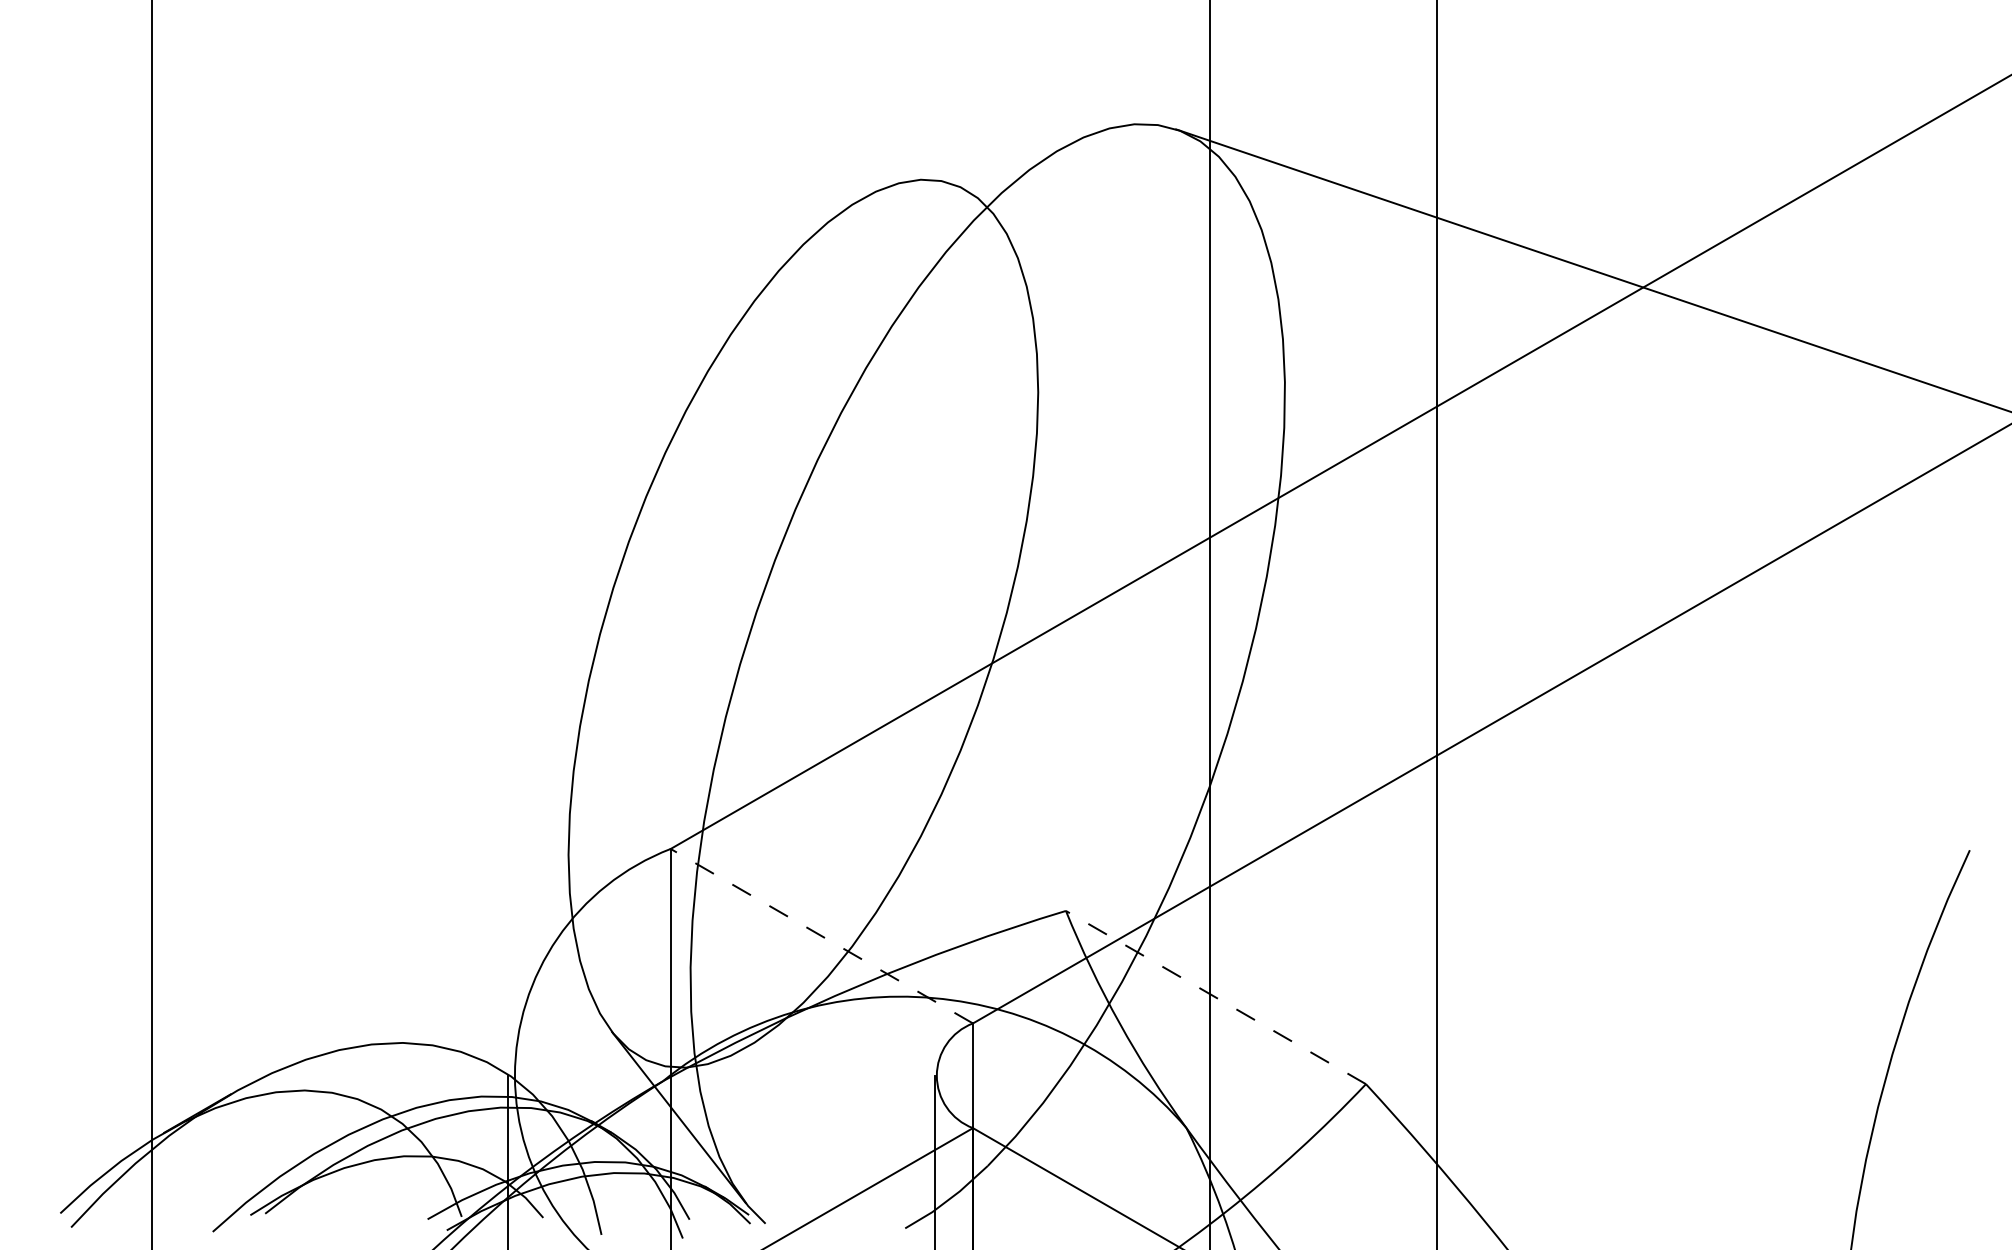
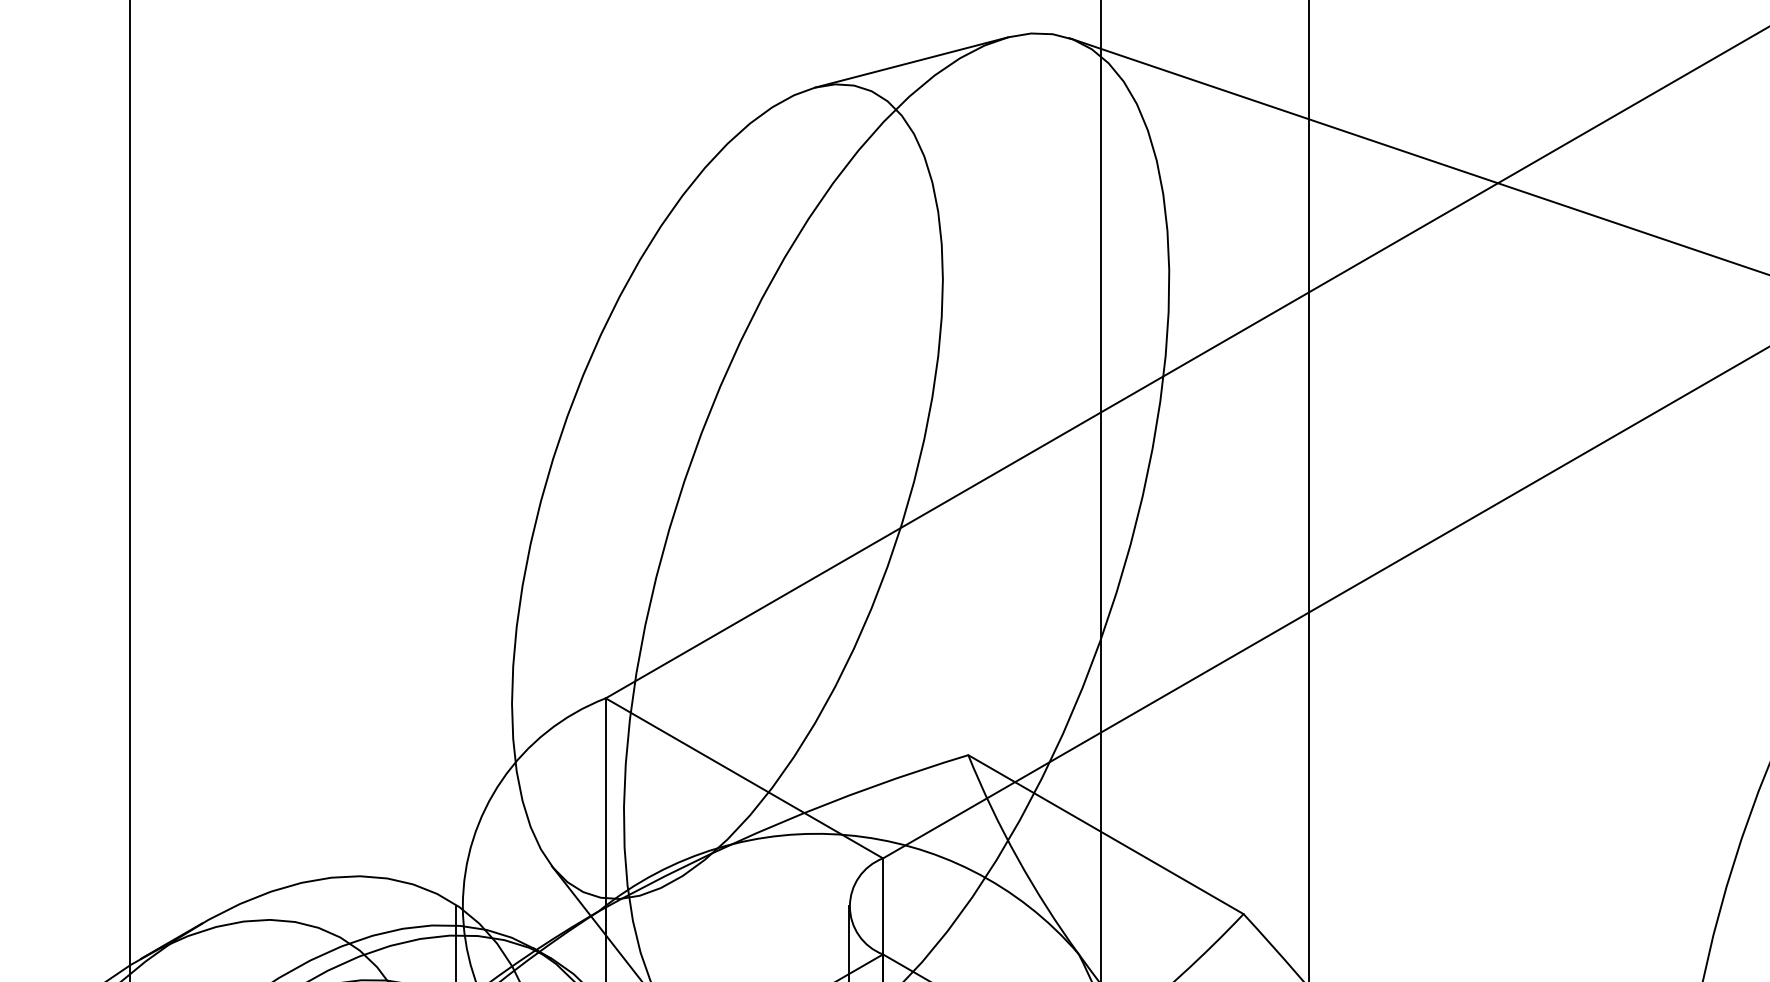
line: (1004, 155) -> (911, 62), added
line: (821, 936) -> (744, 778), dashed -> solid
line: (1215, 997) -> (1105, 834), dashed -> solid

